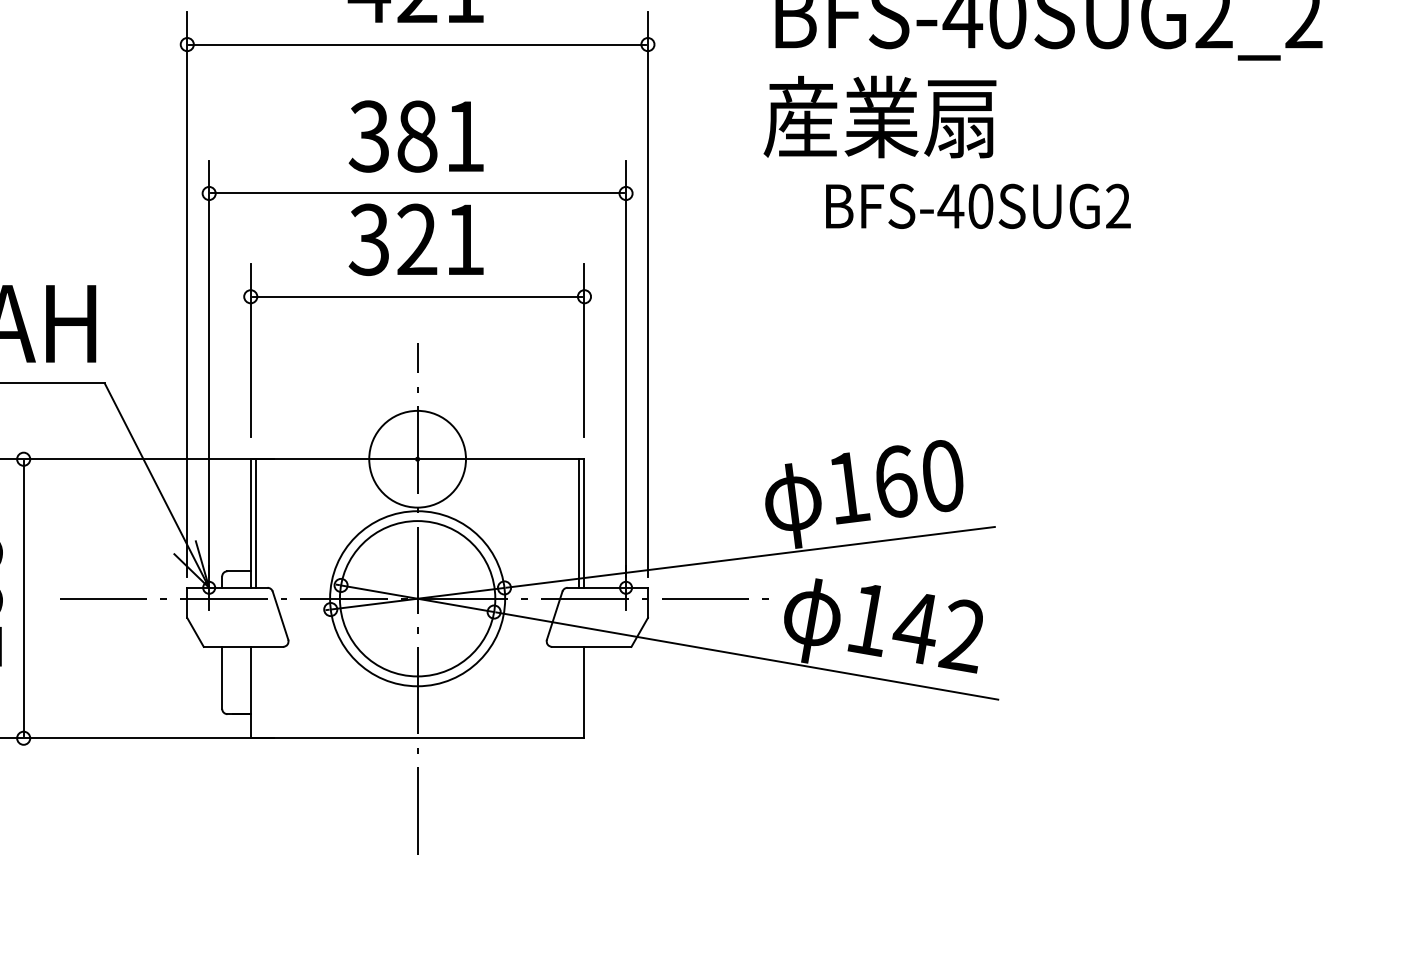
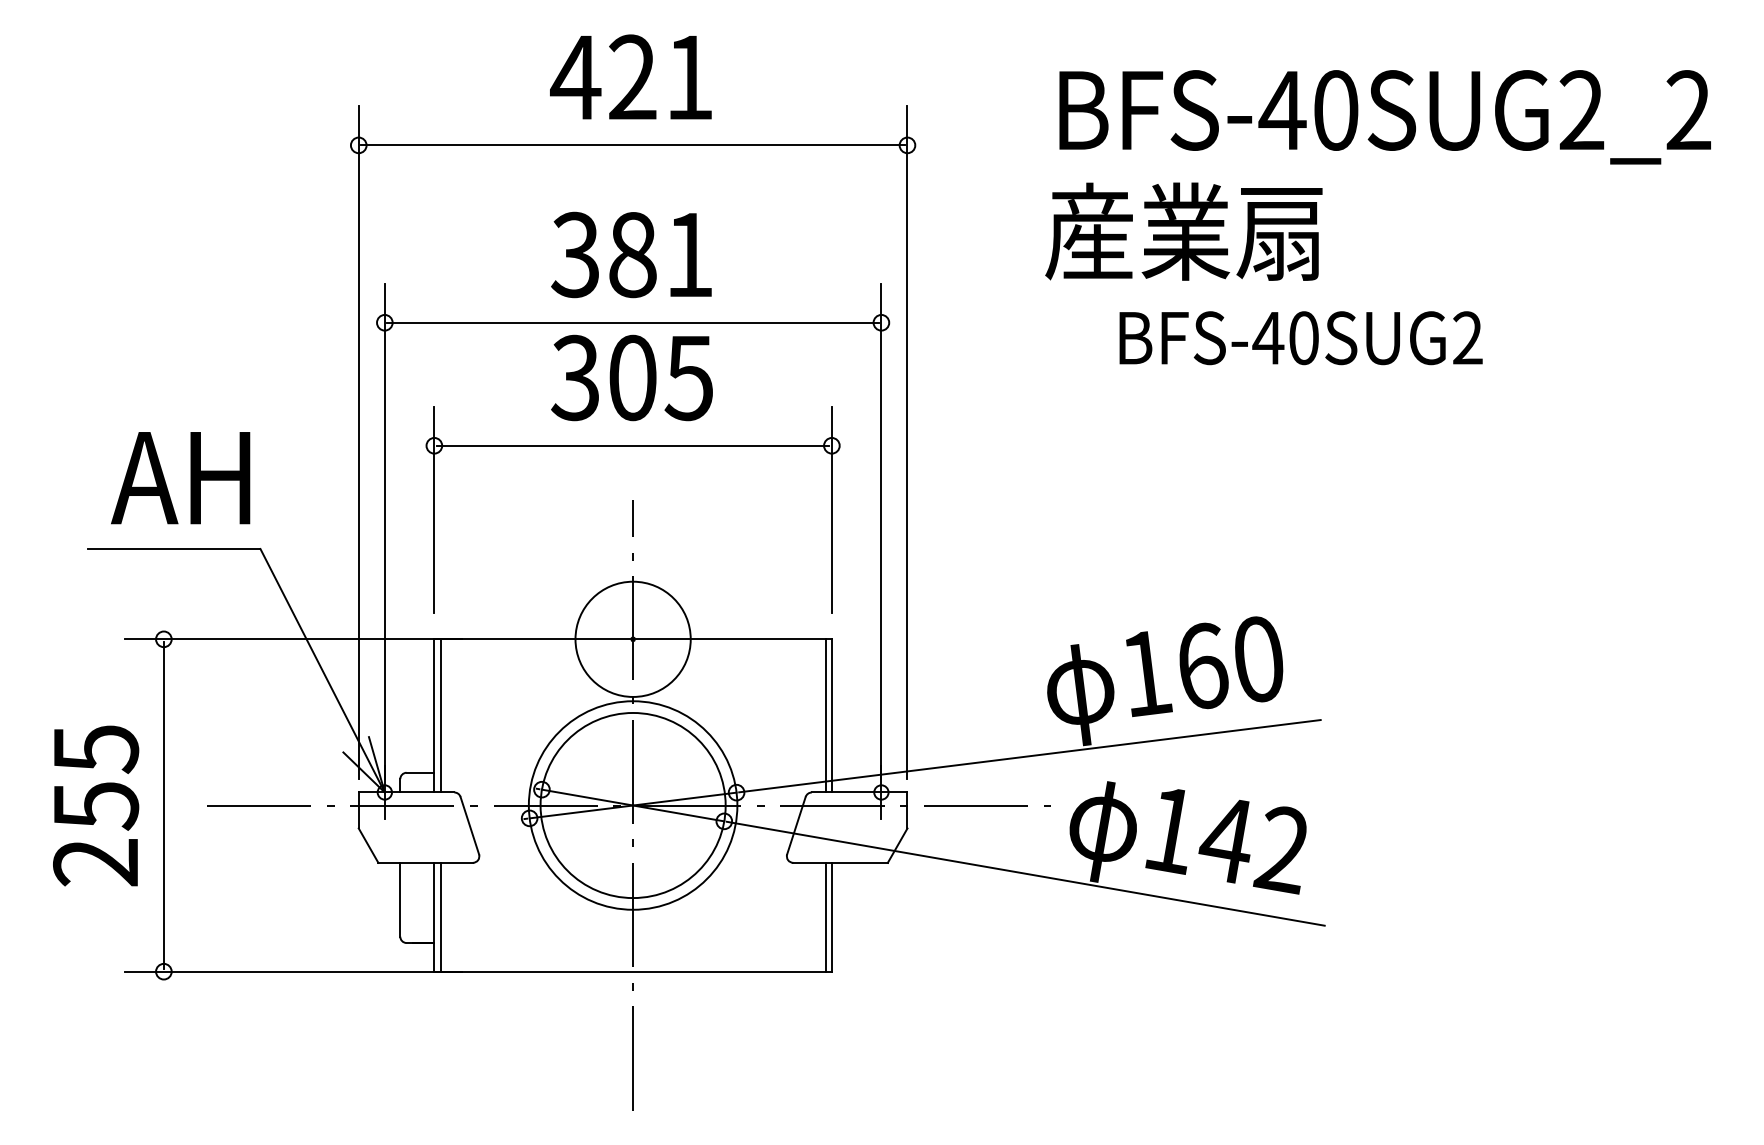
text: (440, 239) -> (660, 377), 321 -> 305
line: (255, 691) -> (440, 916), added
line: (579, 691) -> (825, 916), added

